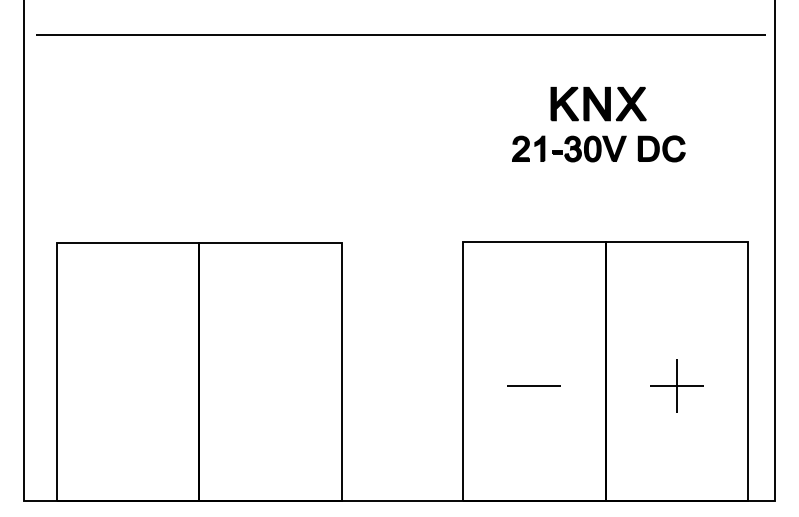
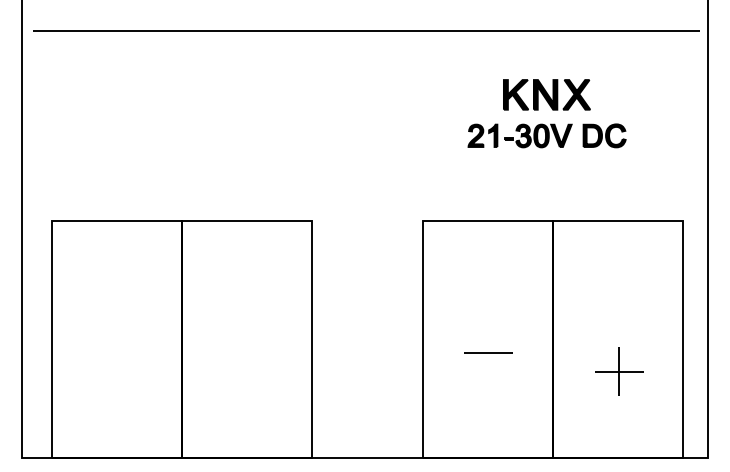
part: (676, 386) -> (619, 371), moved

